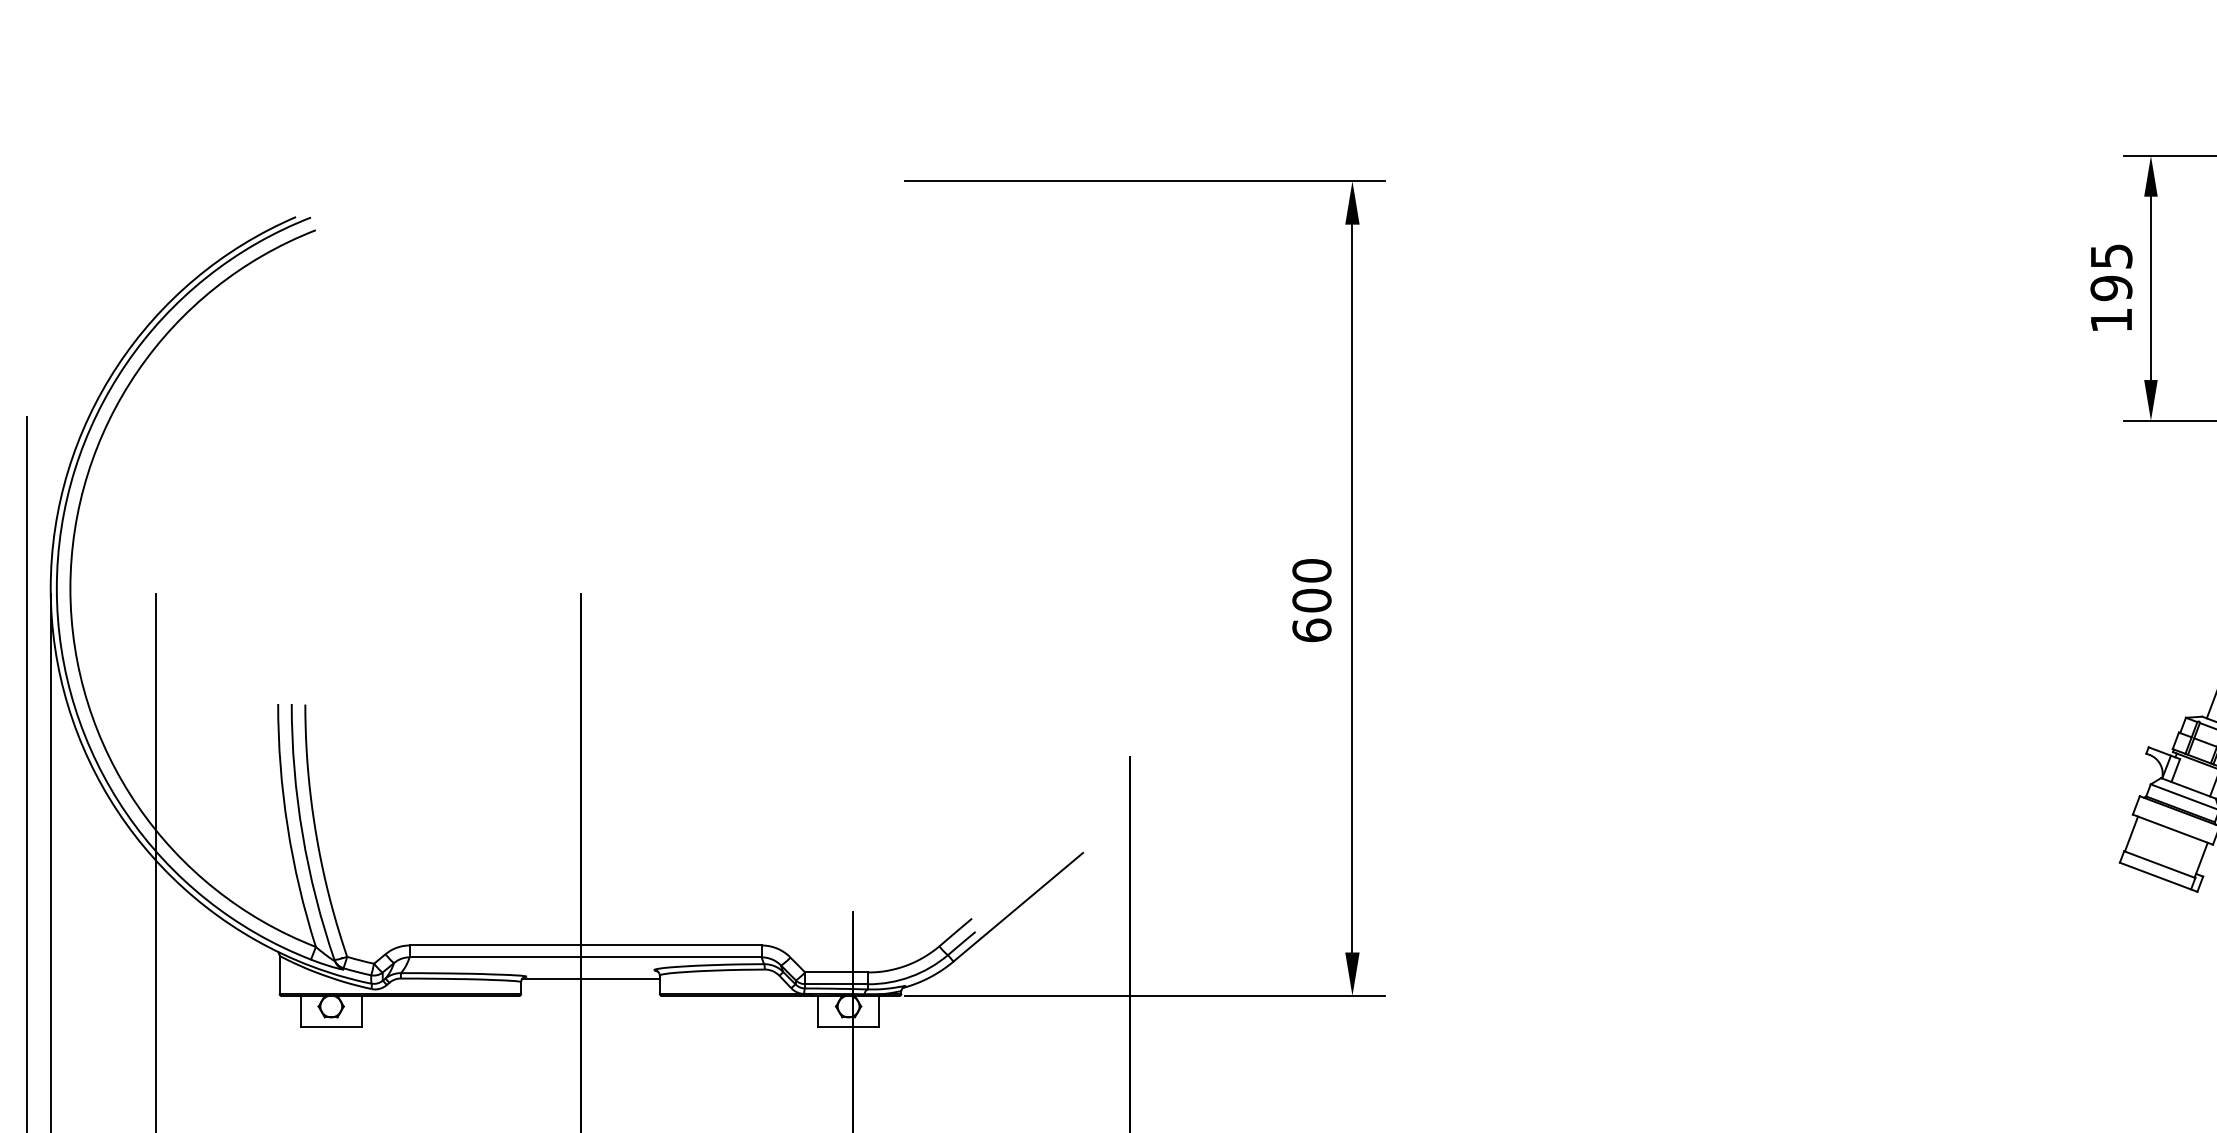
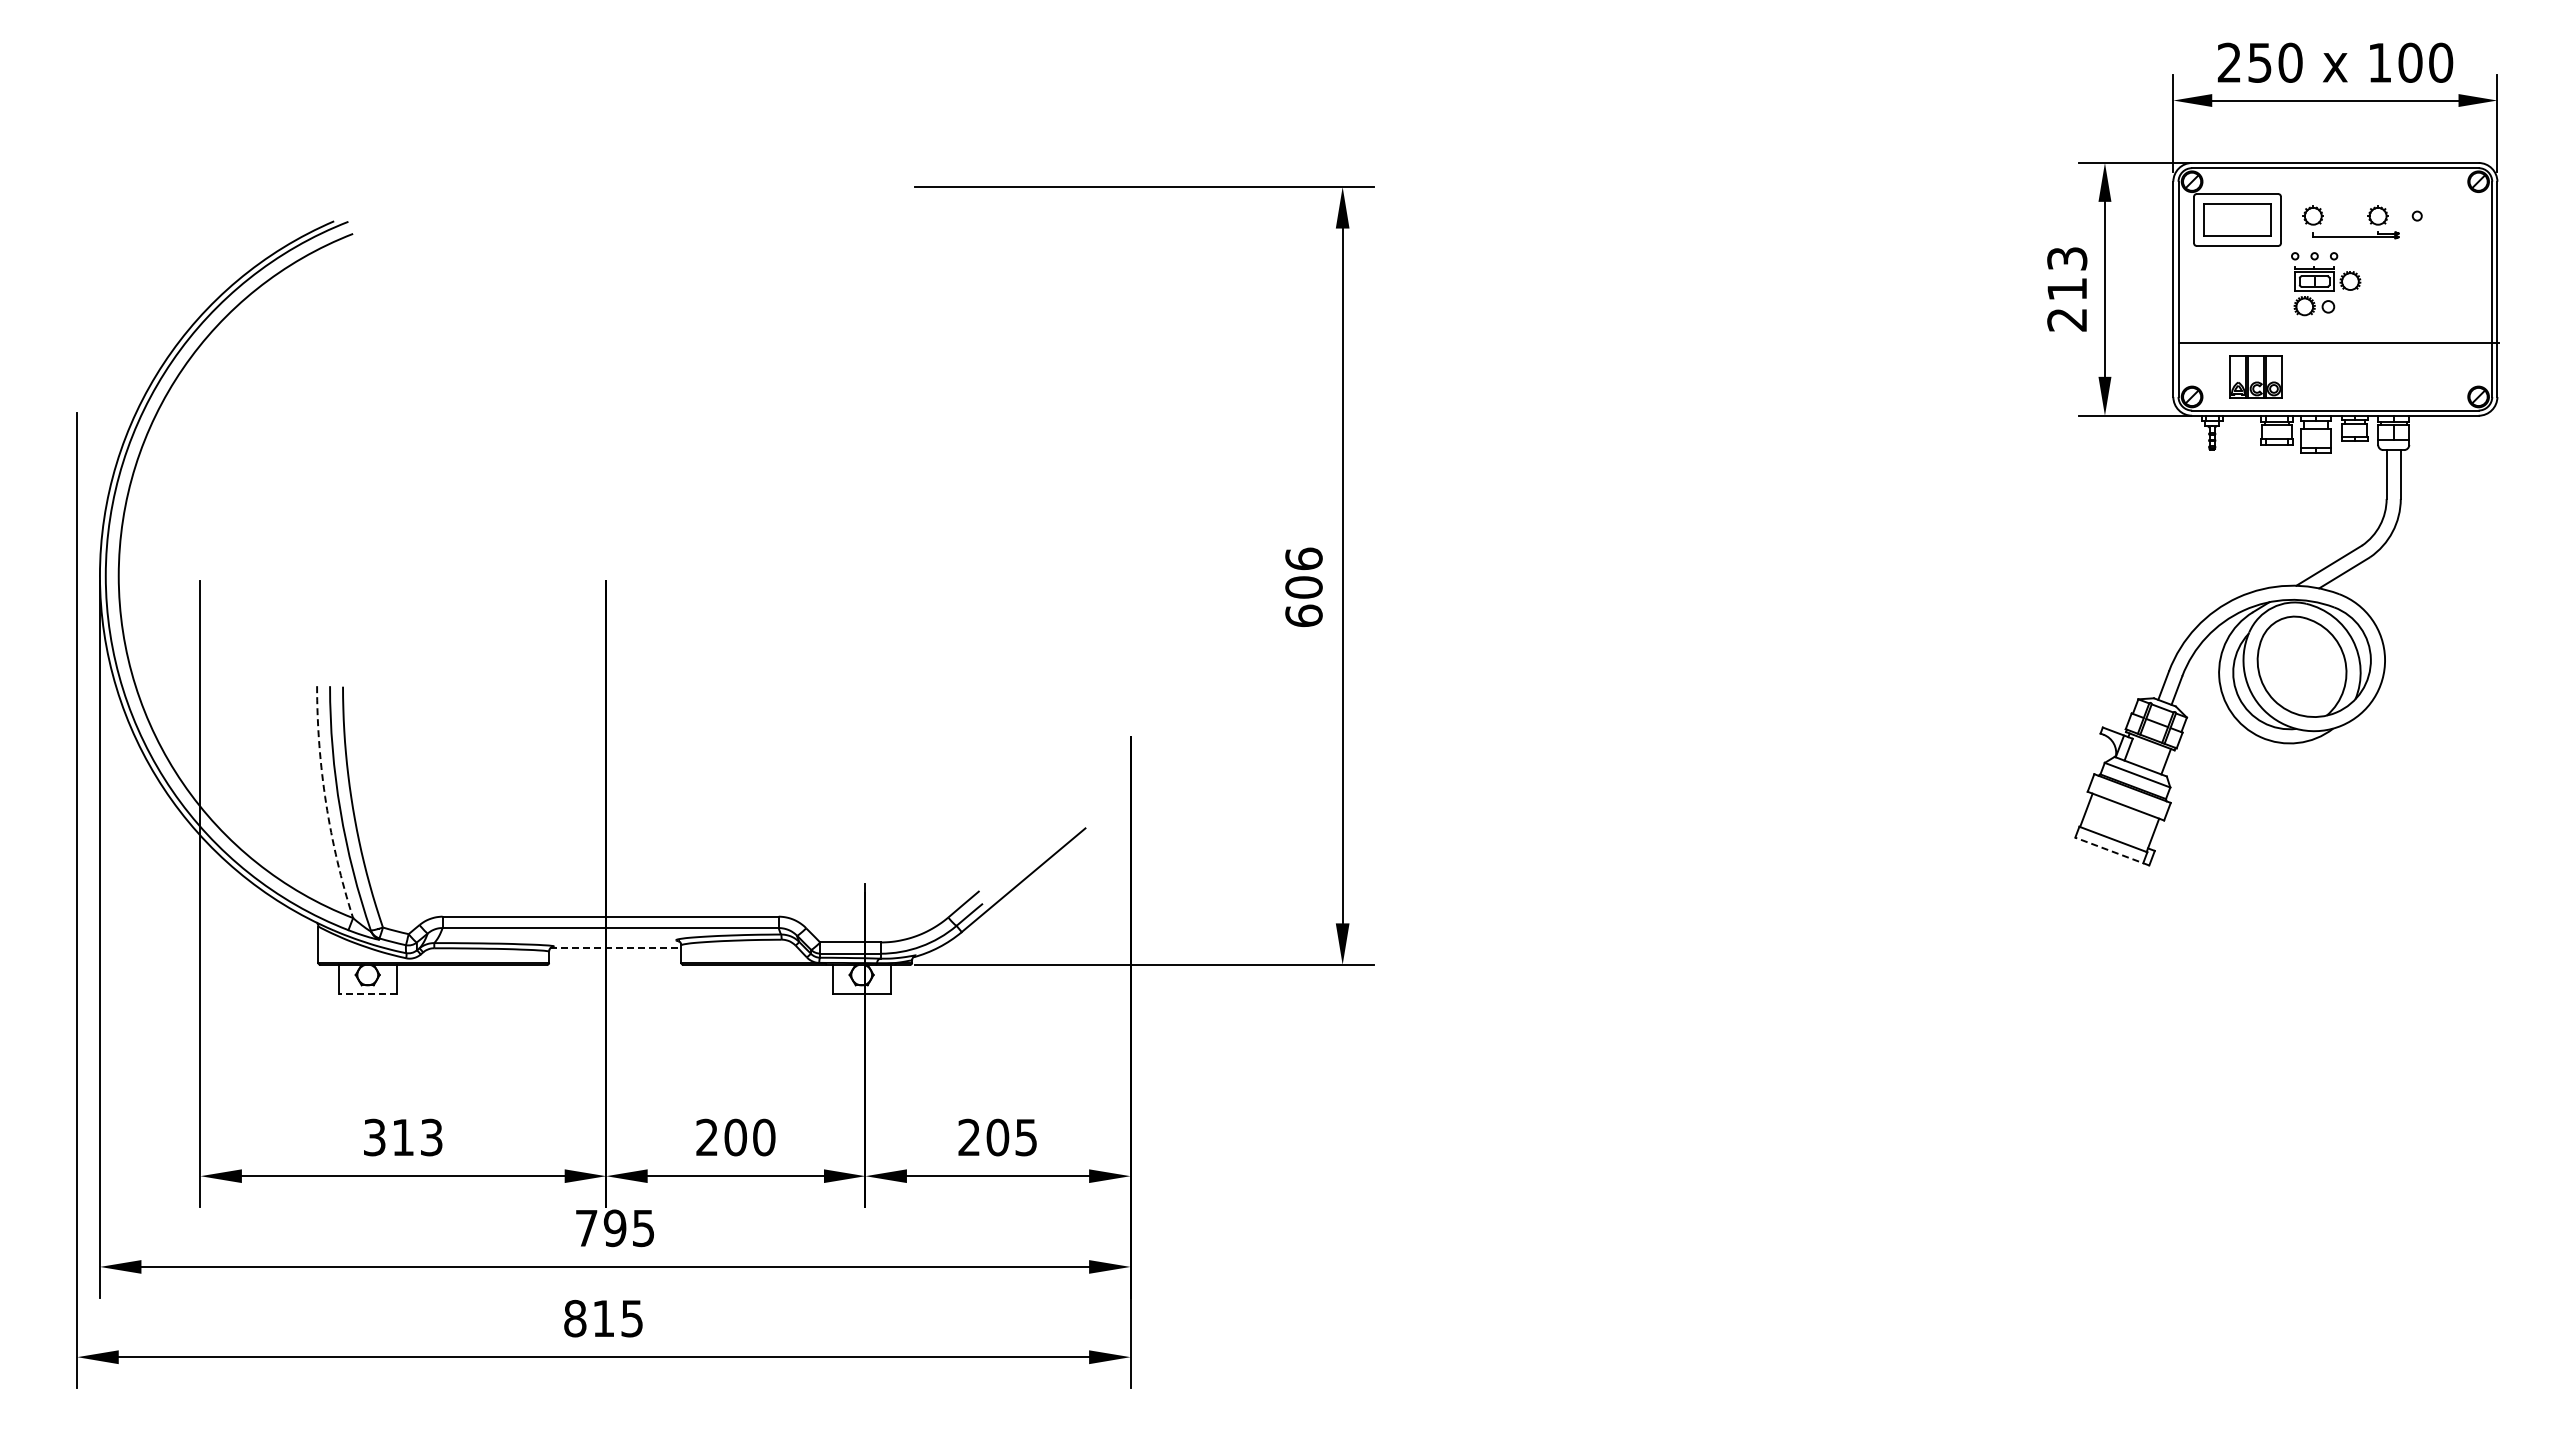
text: (2111, 288) -> (2067, 289), 195 -> 213
text: (1311, 570) -> (1303, 558), 600 -> 606
arc: (288, 826) -> (326, 803), solid -> dashed
line: (2158, 877) -> (2112, 851), solid -> dashed
line: (590, 978) -> (615, 948), solid -> dashed
line: (330, 1026) -> (367, 994), solid -> dashed

